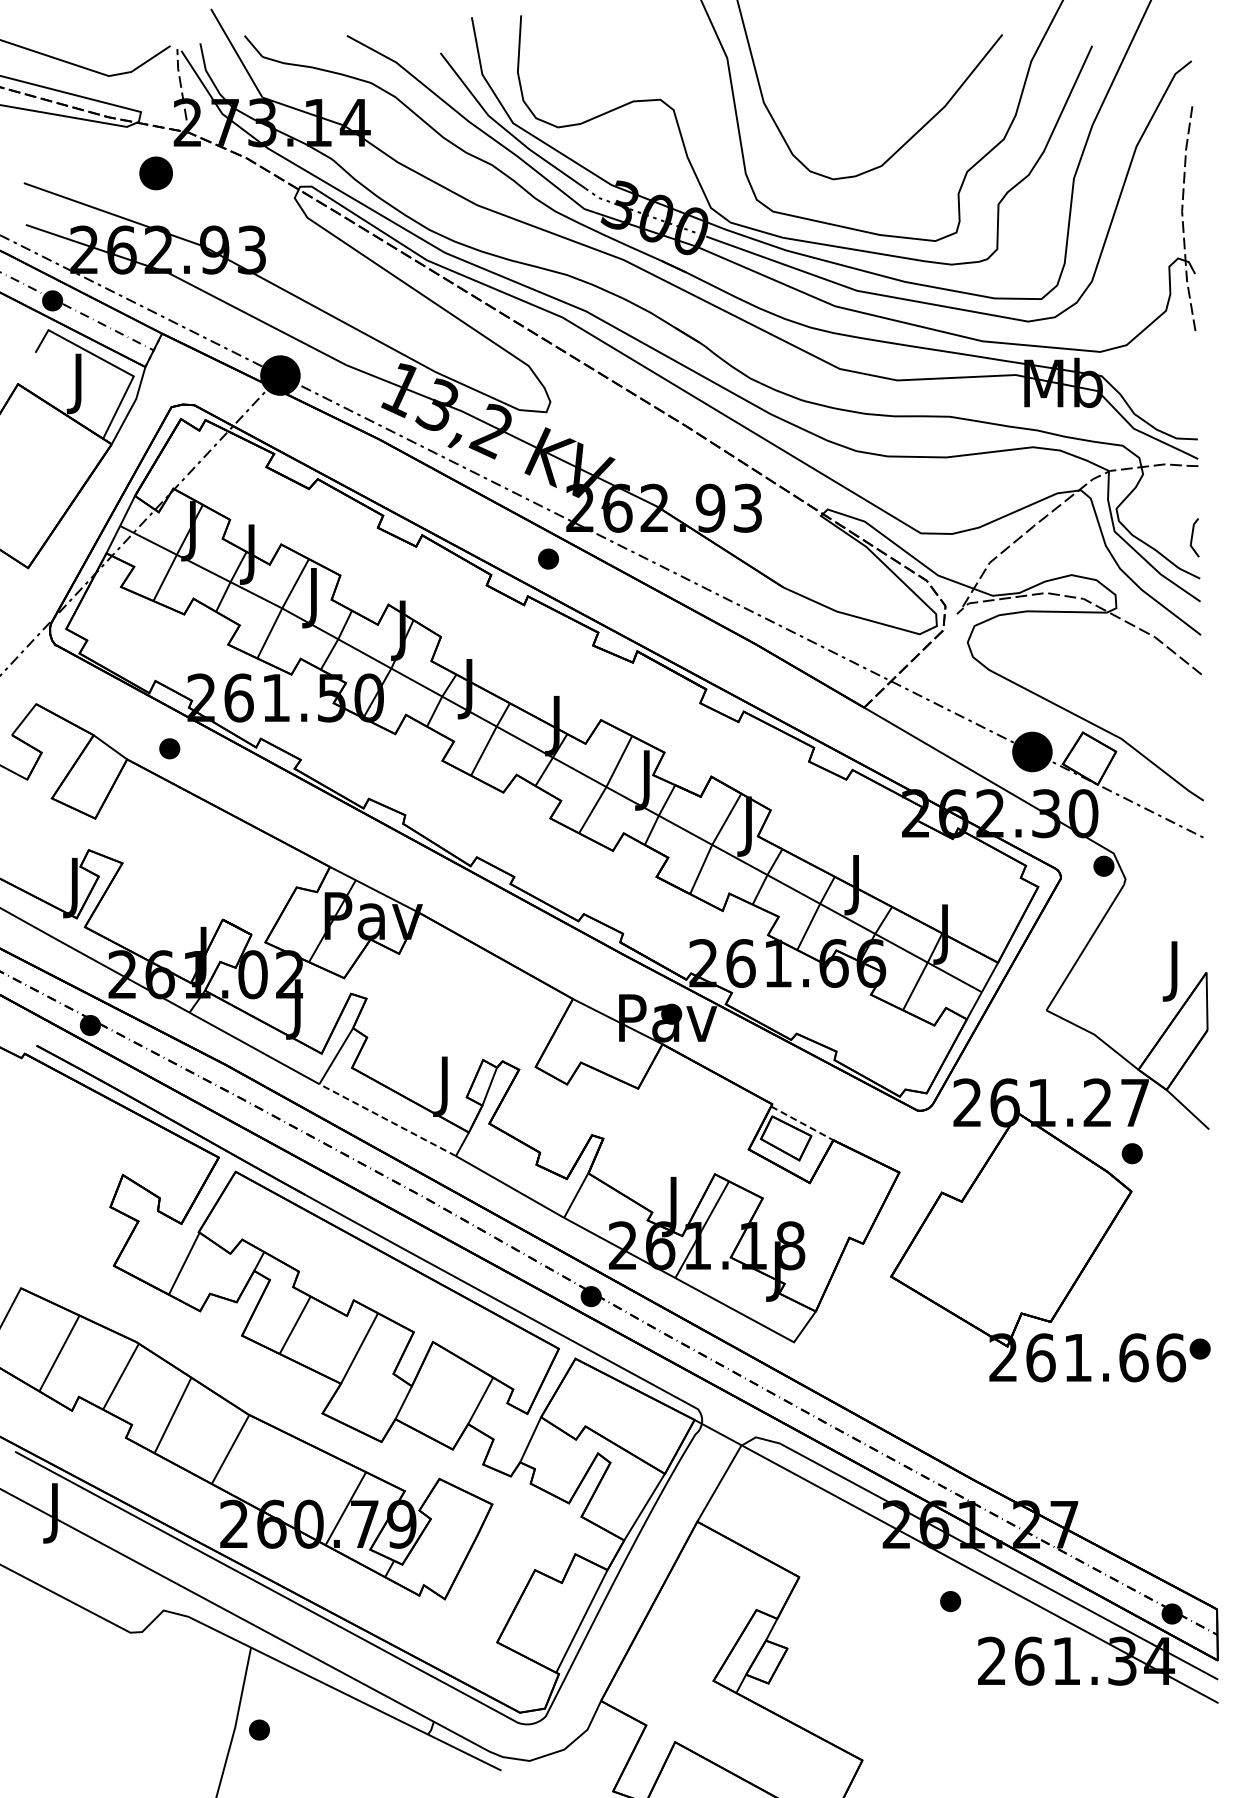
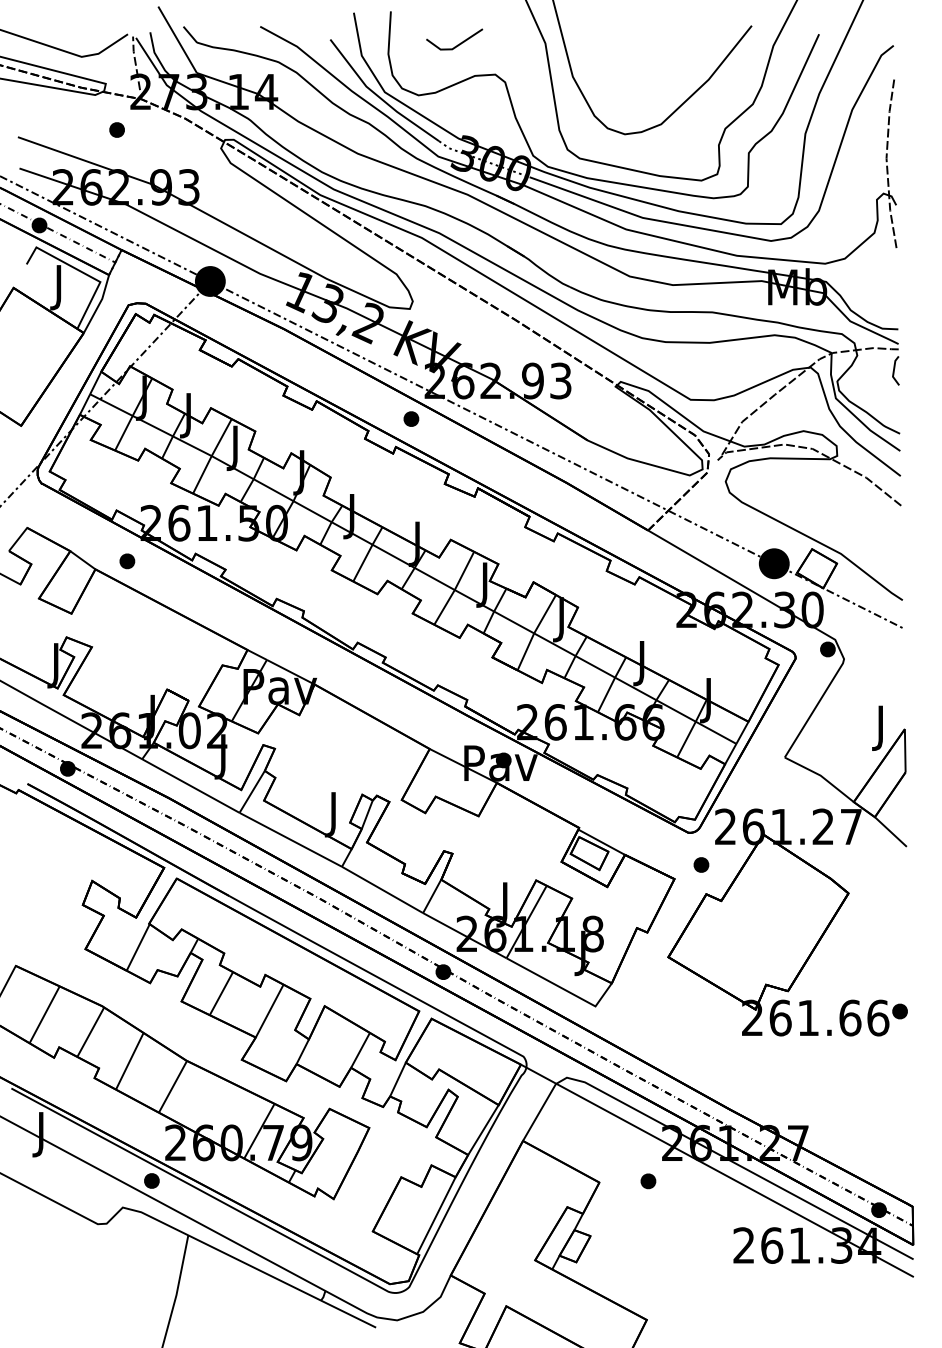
line: (610, 59) -> (457, 44), added
part: (155, 173) -> (116, 129), size x0.62
line: (1192, 537) -> (894, 370), moved
line: (387, 1119) -> (290, 839), dashed -> solid
line: (802, 1123) -> (601, 842), dashed -> solid
part: (1131, 1153) -> (700, 864), moved
part: (950, 1601) -> (648, 1181), moved
part: (259, 1729) -> (151, 1180), moved

